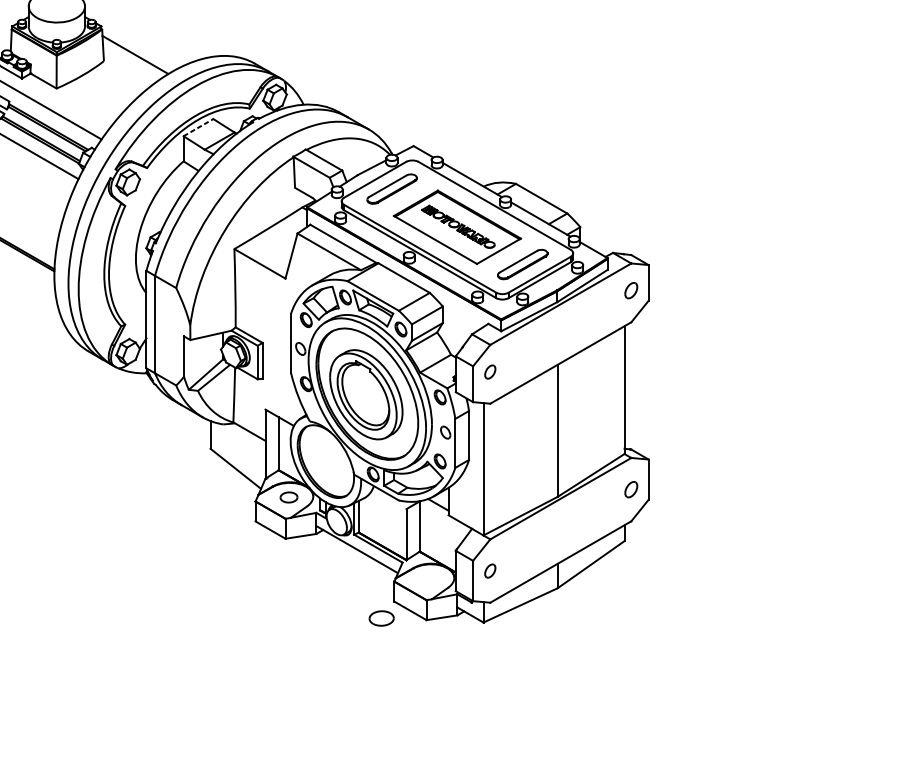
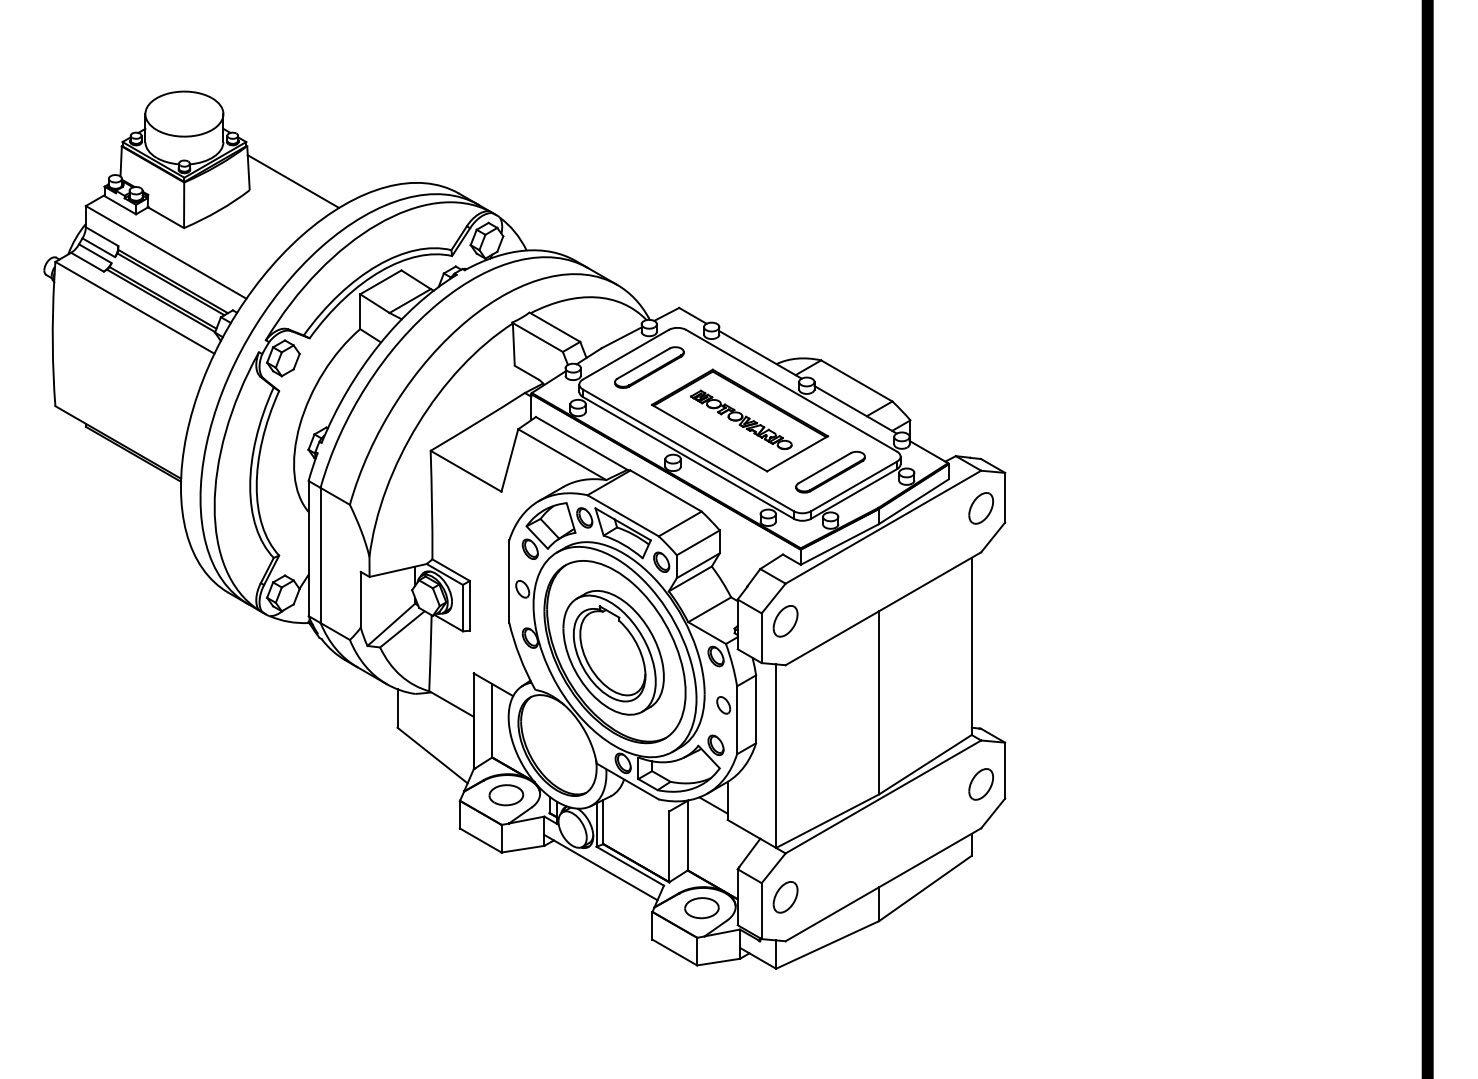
line: (198, 127) -> (380, 282), dashed -> solid
part: (630, 290) -> (980, 508), size x1.43
part: (490, 372) -> (785, 621), size x1.67
part: (630, 489) -> (980, 784), size x1.43
part: (289, 497) -> (506, 795), size x1.43
part: (490, 571) -> (785, 897), size x1.67
part: (381, 618) -> (701, 908), moved

